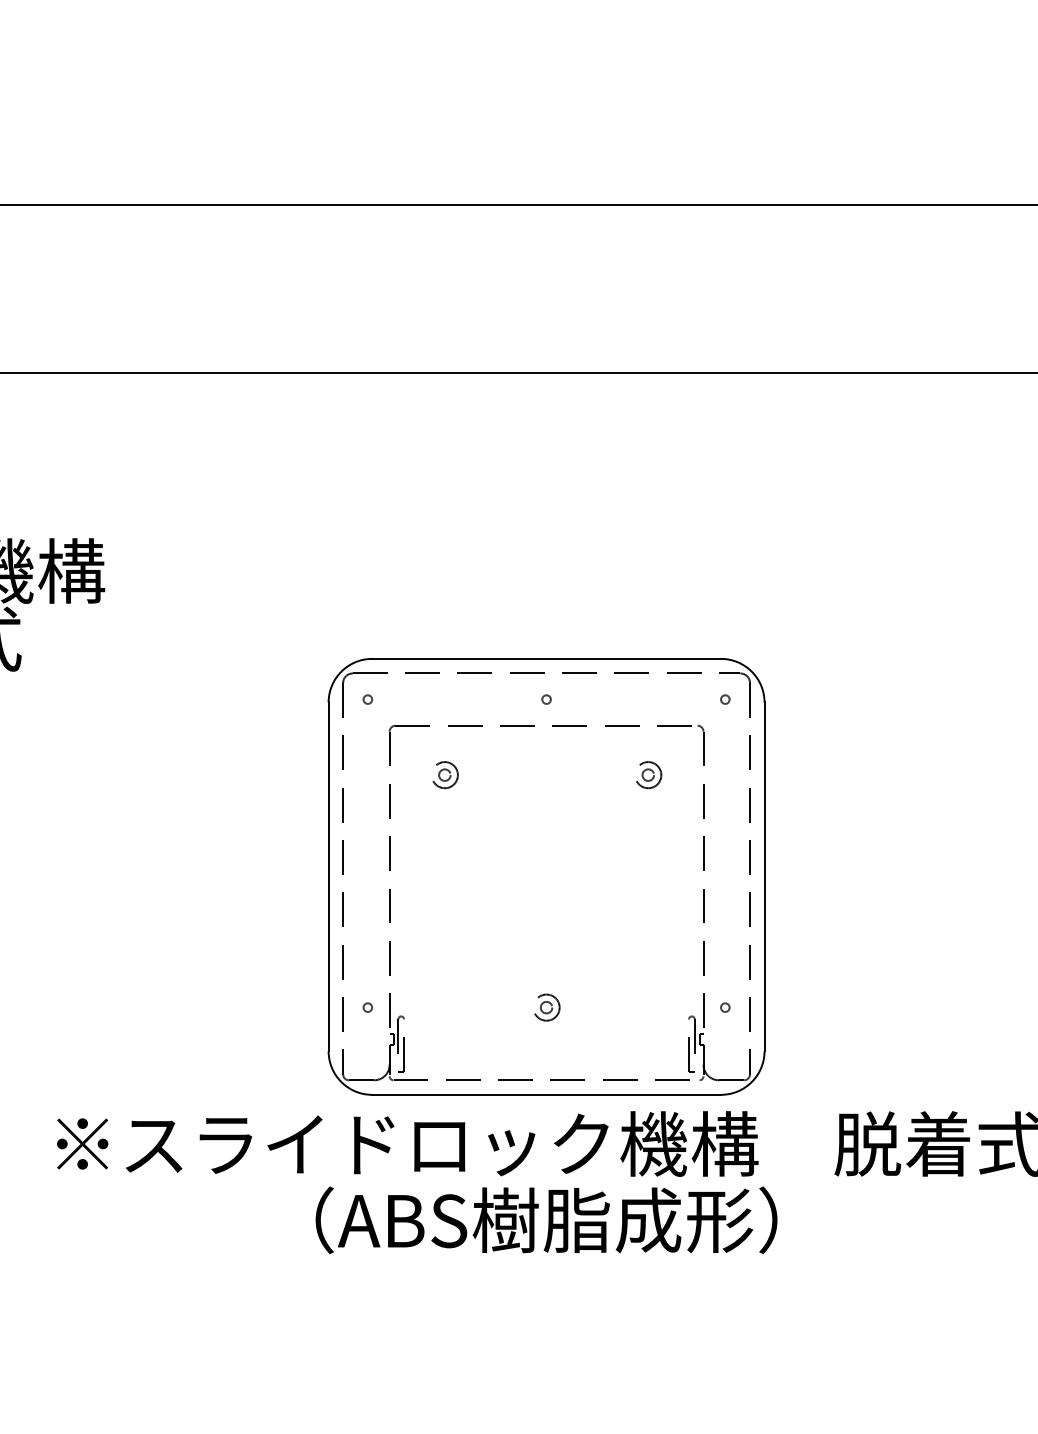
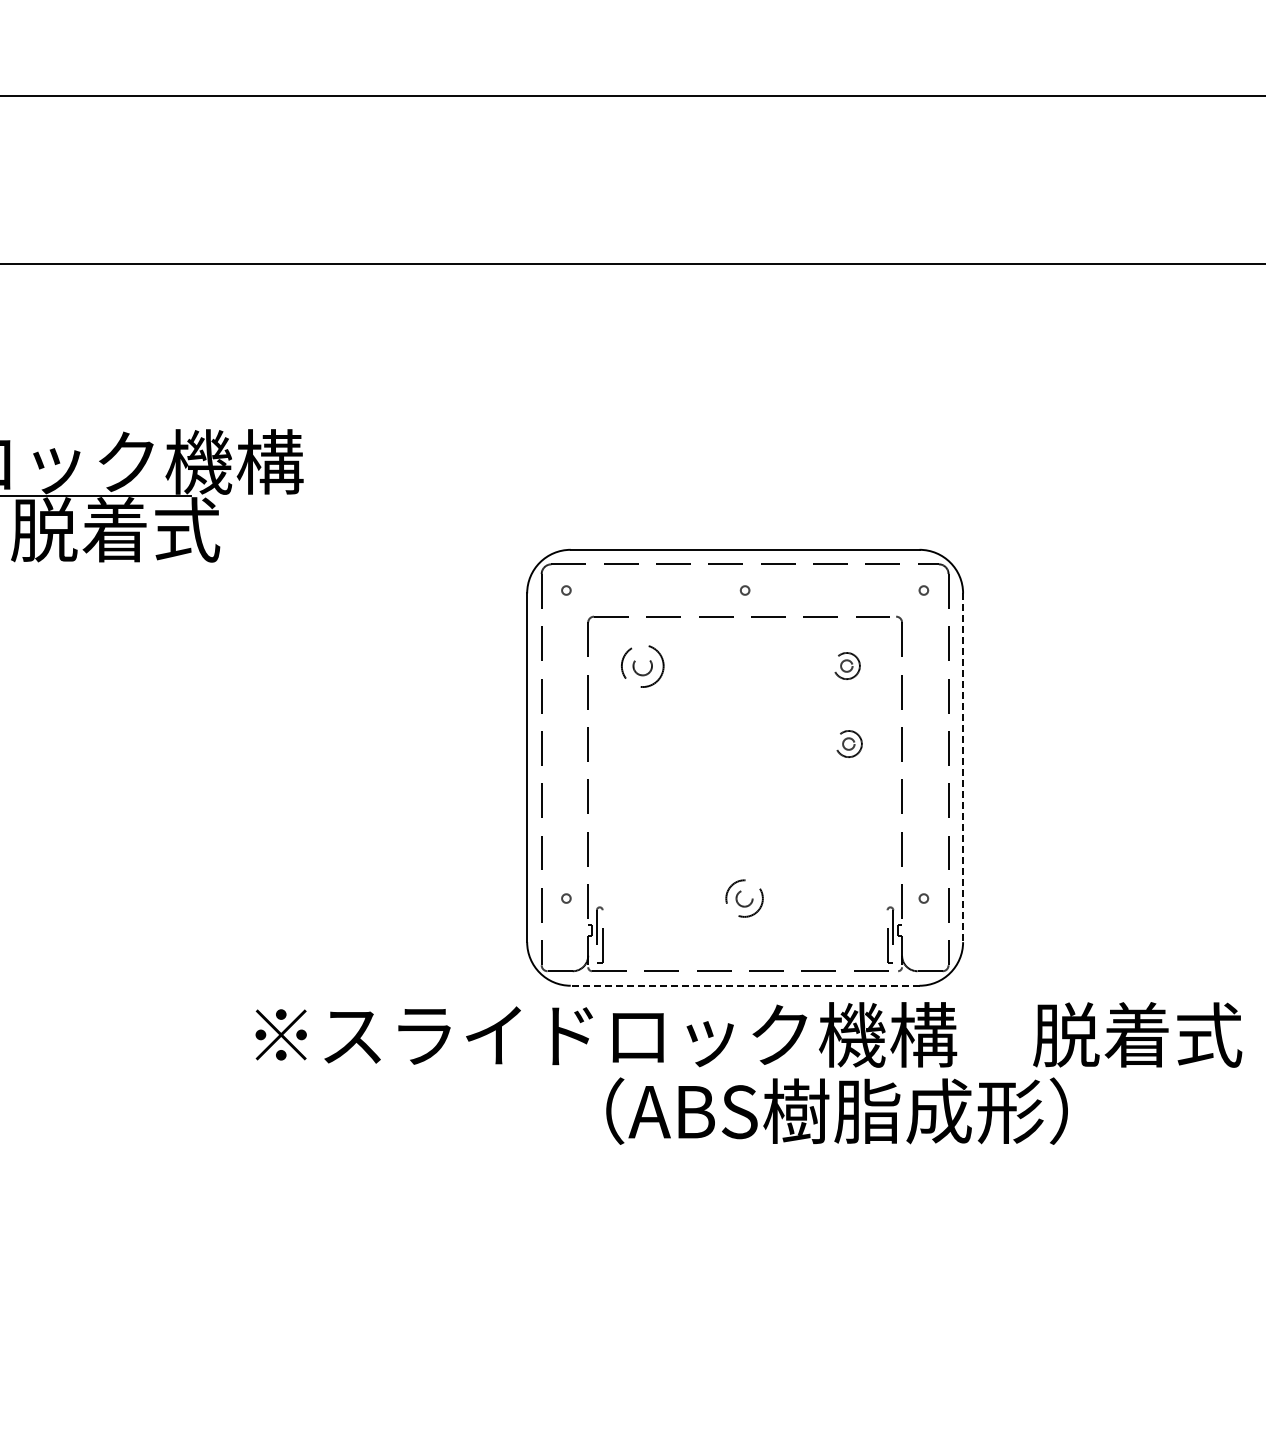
part: (445, 774) -> (644, 665), size x1.6
part: (650, 852) -> (849, 743), added
line: (764, 877) -> (963, 768), solid -> dashed
part: (547, 1007) -> (746, 898), size x1.4
line: (545, 1094) -> (744, 985), solid -> dashed
text: (545, 1219) -> (836, 1110), moved

